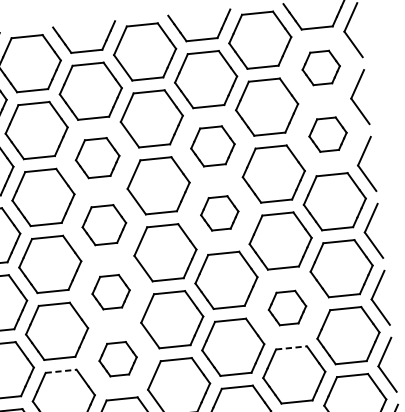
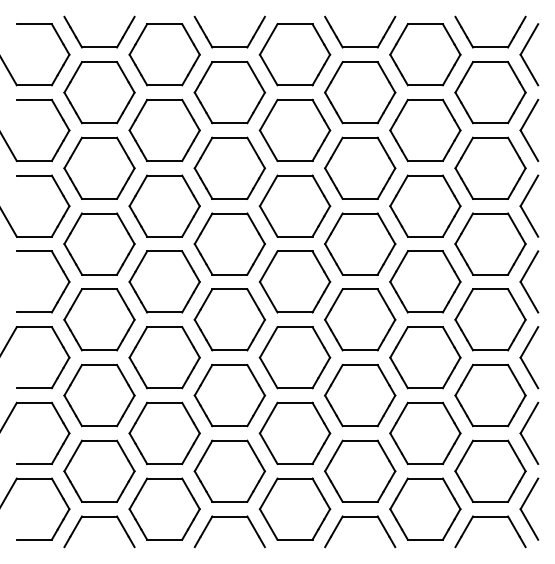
part: (321, 67) -> (490, 92), size x1.67
part: (327, 134) -> (490, 167), size x1.67
part: (213, 145) -> (360, 167), size x1.43
part: (97, 157) -> (229, 167), size x1.43
part: (219, 212) -> (360, 243), size x1.67
part: (104, 224) -> (229, 243), size x1.43
part: (110, 291) -> (229, 319), size x1.67
part: (287, 307) -> (425, 357), size x1.67
line: (291, 347) -> (425, 402), dashed -> solid
part: (117, 359) -> (229, 395), size x1.67
line: (60, 371) -> (164, 402), dashed -> solid

